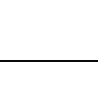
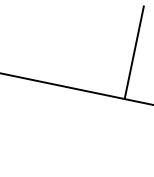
line: (77, 33) -> (135, 52), added

